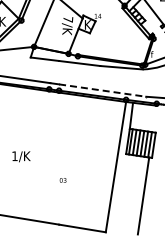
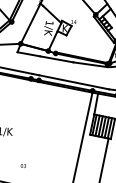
text: (68, 19) -> (49, 23), 7/K -> 1/K
line: (103, 90) -> (74, 82), dashed -> solid
text: (62, 180) -> (22, 166), moved

